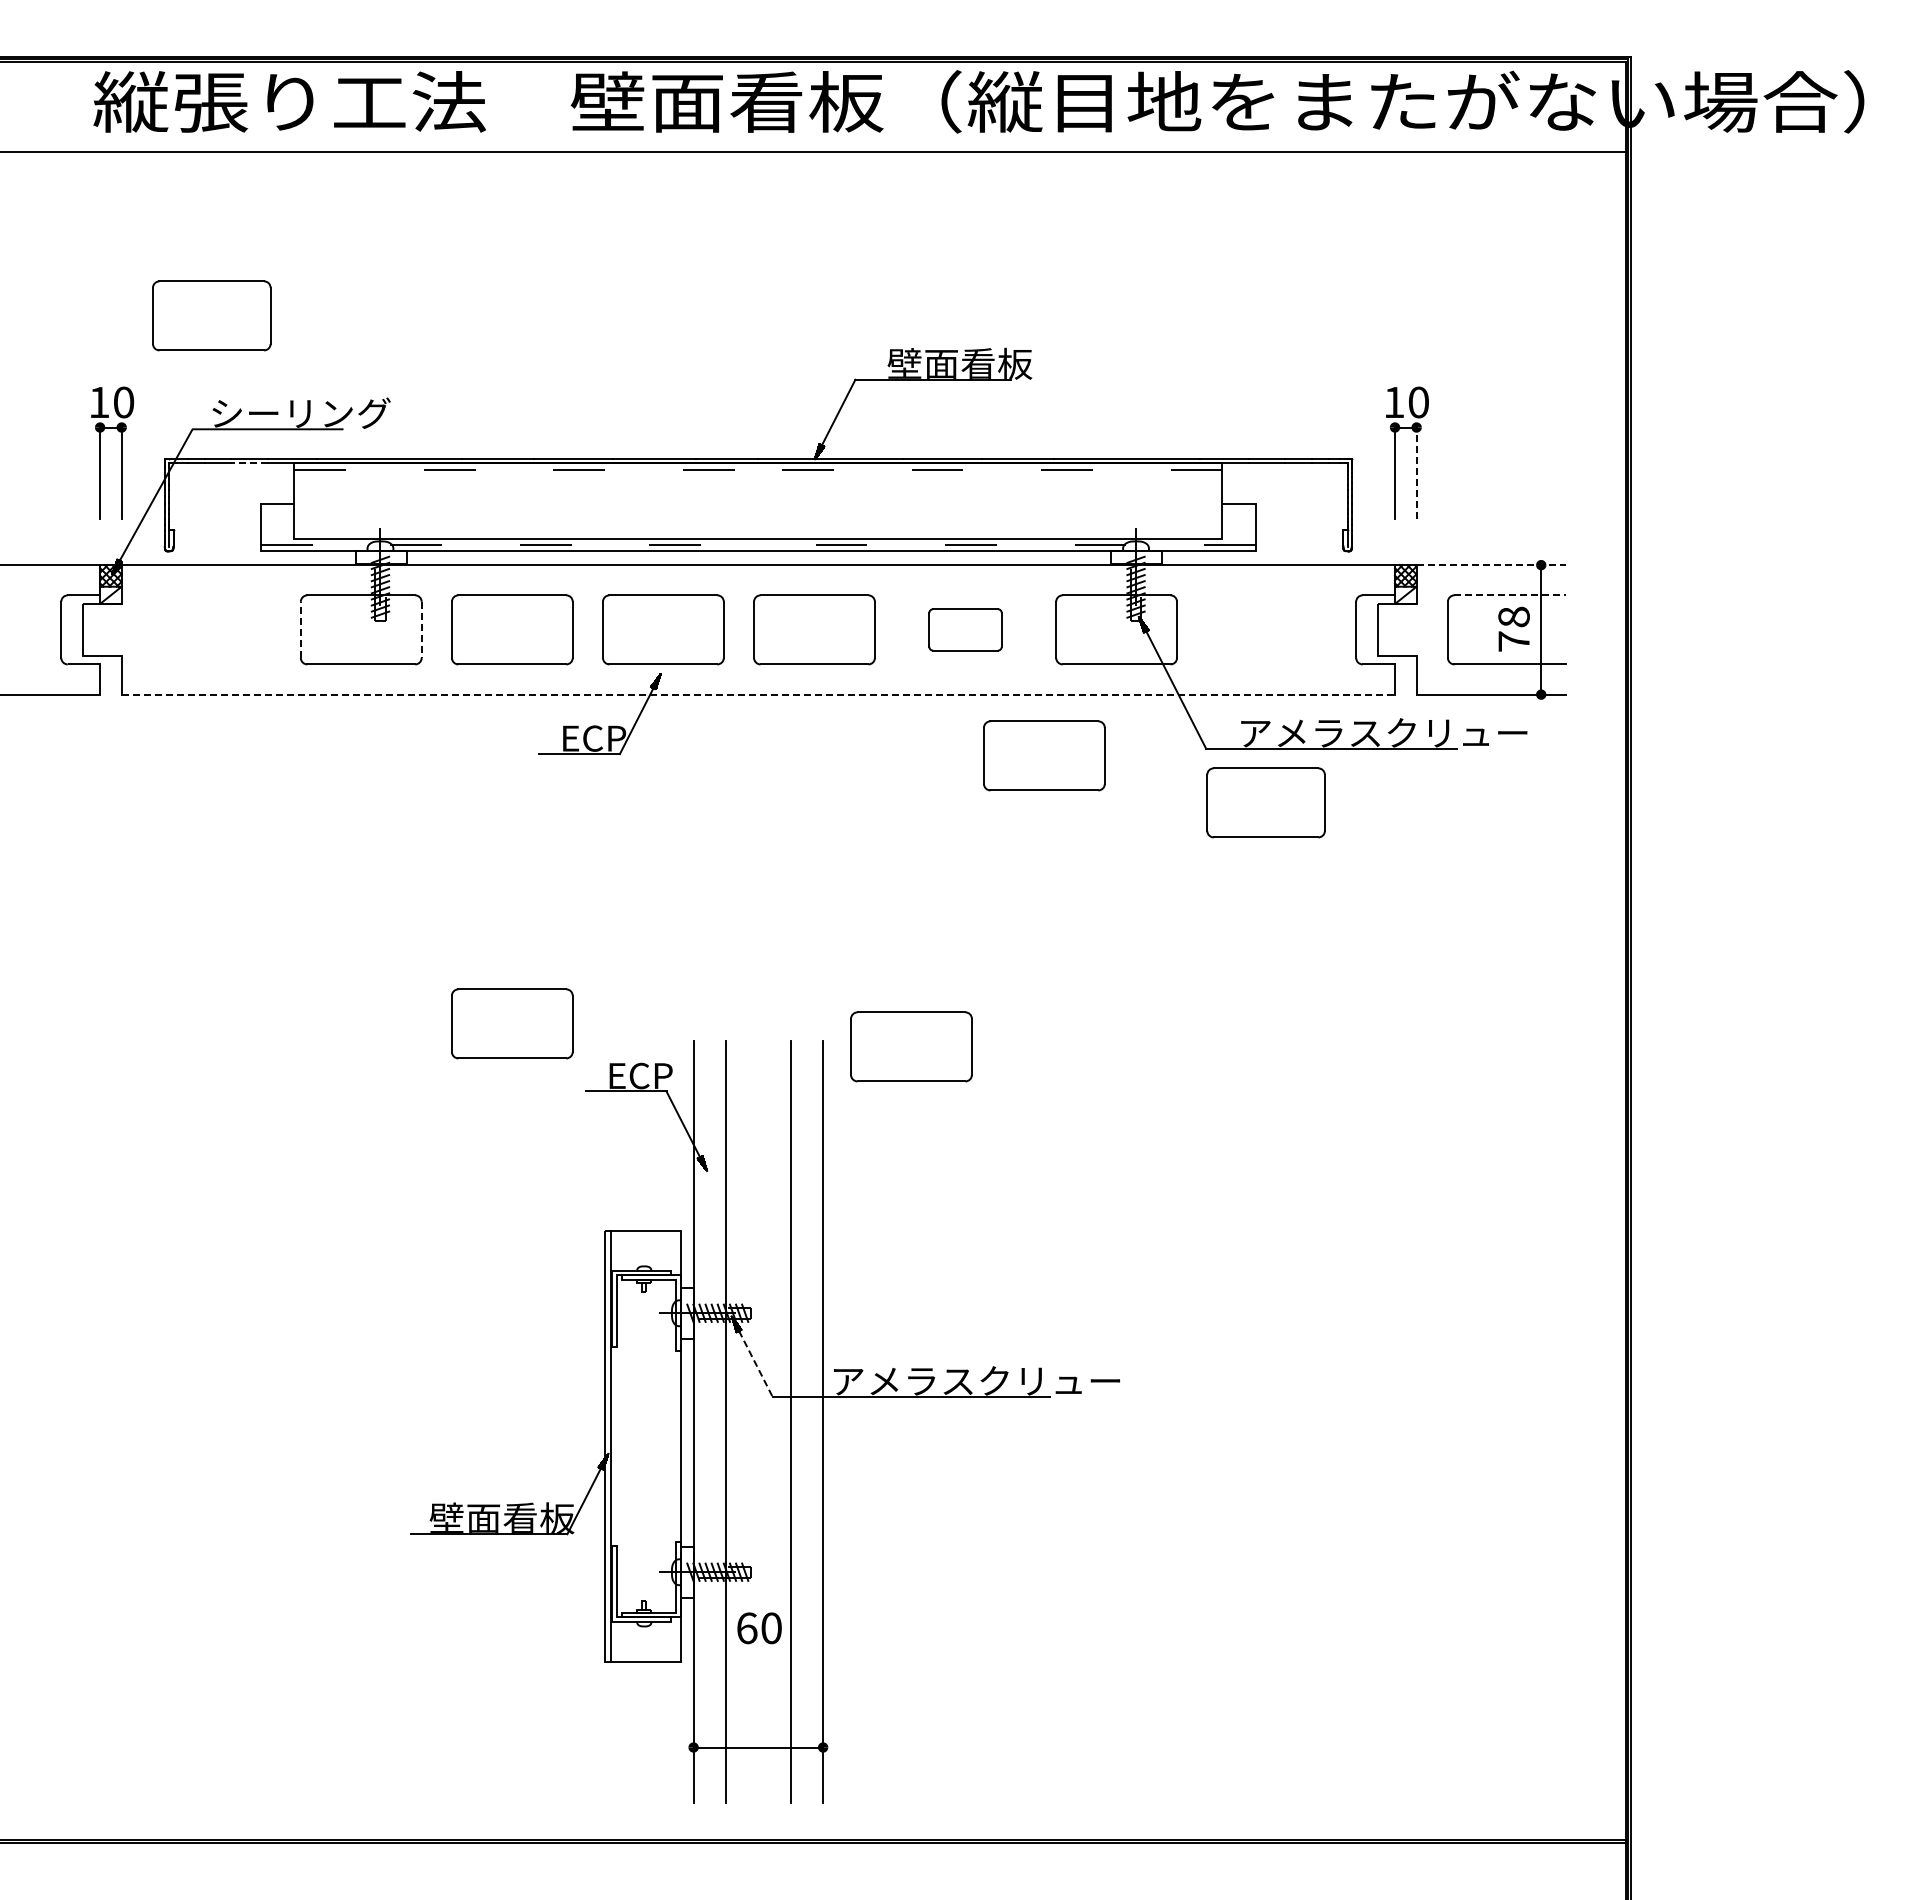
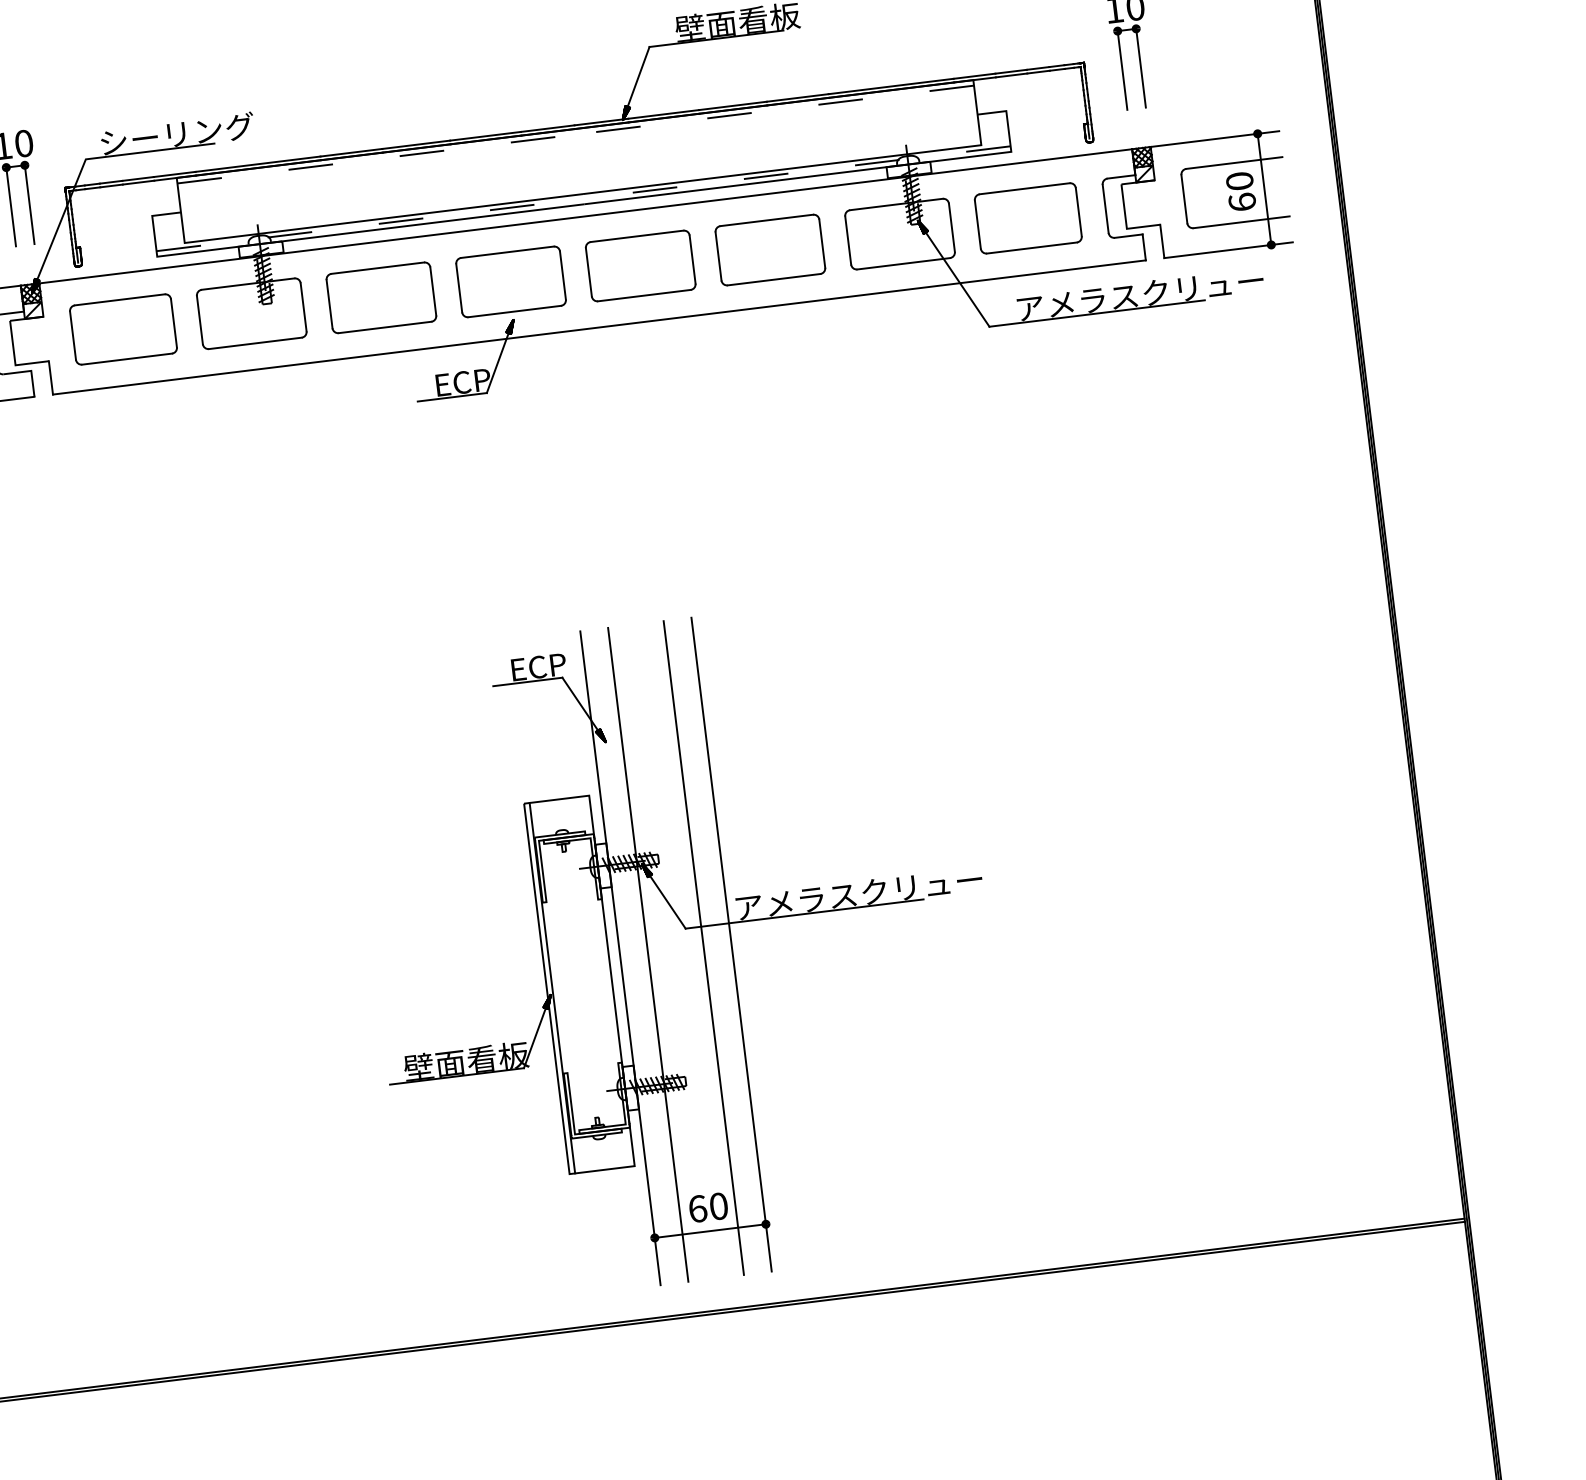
part: (211, 315) -> (123, 329), moved
line: (249, 463) -> (138, 182), dashed -> solid
line: (1416, 473) -> (1140, 68), dashed -> solid
line: (1491, 565) -> (1215, 139), dashed -> solid
line: (1510, 595) -> (1234, 163), dashed -> solid
text: (1513, 628) -> (1240, 191), 78 -> 60
line: (300, 629) -> (199, 319), dashed -> solid
part: (965, 629) -> (770, 249), size x1.67
line: (421, 630) -> (303, 307), dashed -> solid
line: (758, 694) -> (599, 327), dashed -> solid
part: (1044, 755) -> (851, 349), removed
part: (1265, 802) -> (1027, 218), moved
part: (512, 1023) -> (423, 635), removed
part: (911, 1046) -> (767, 613), removed
line: (755, 1363) -> (667, 901), dashed -> solid
text: (759, 1628) -> (708, 1207), moved

